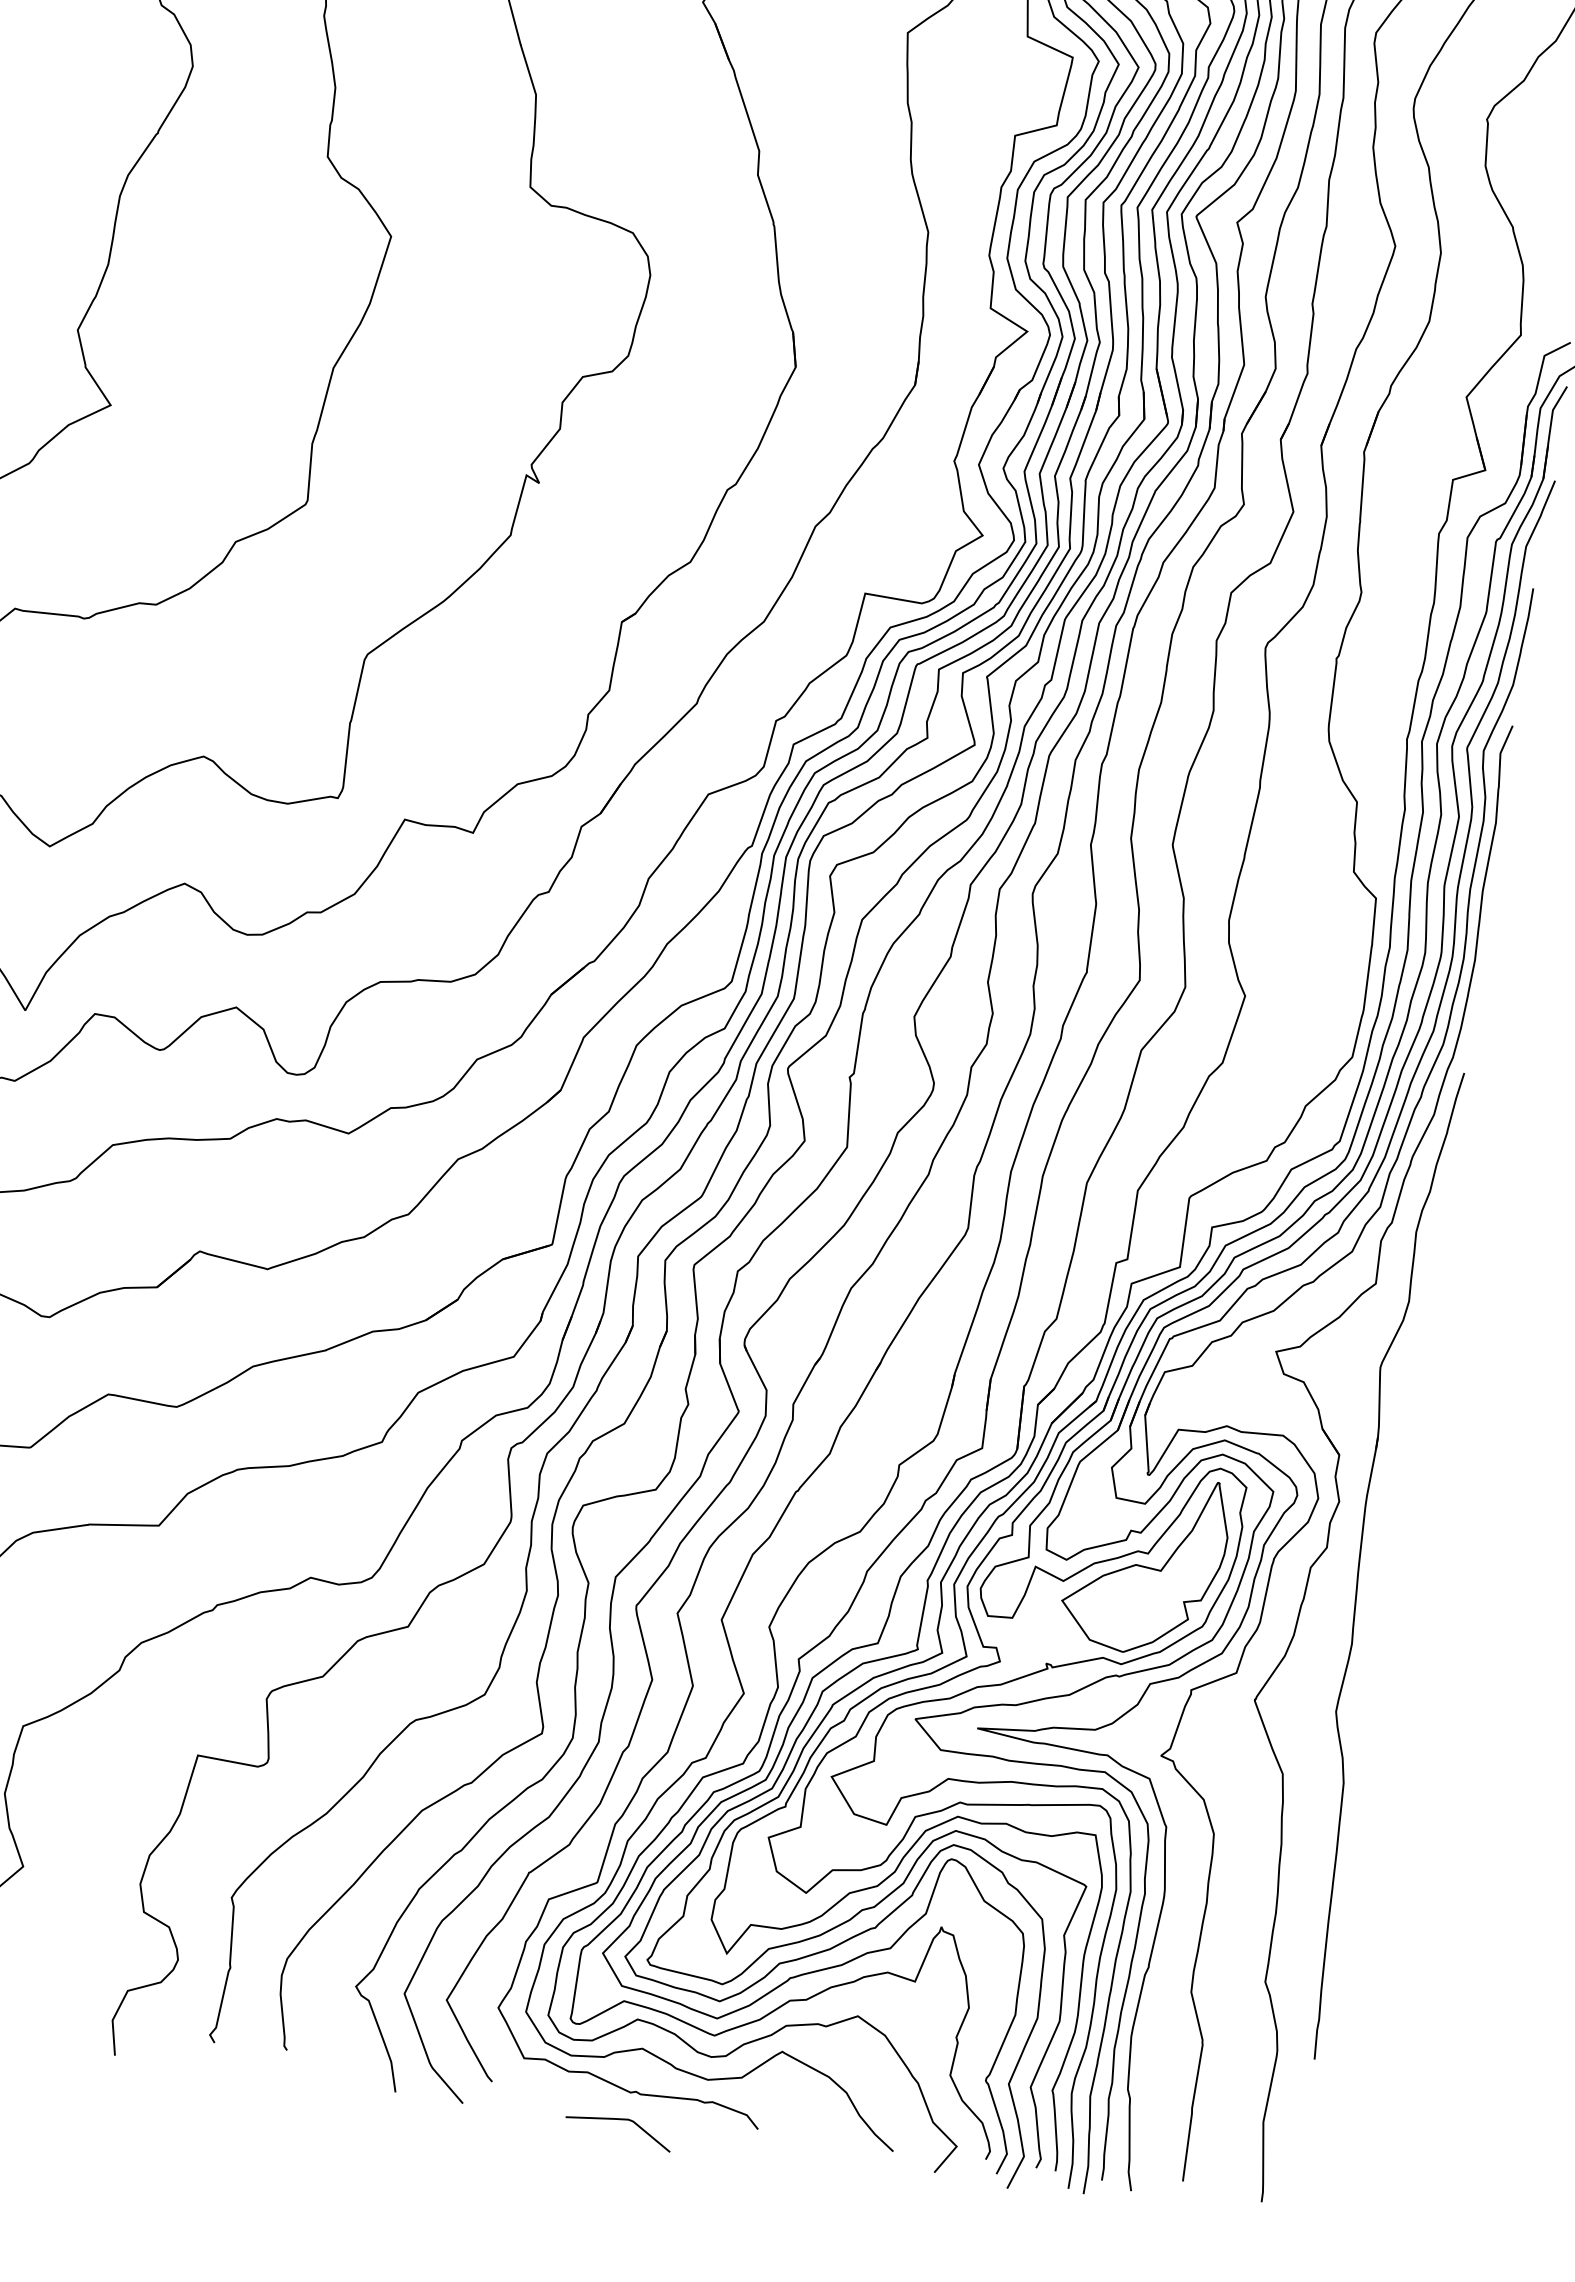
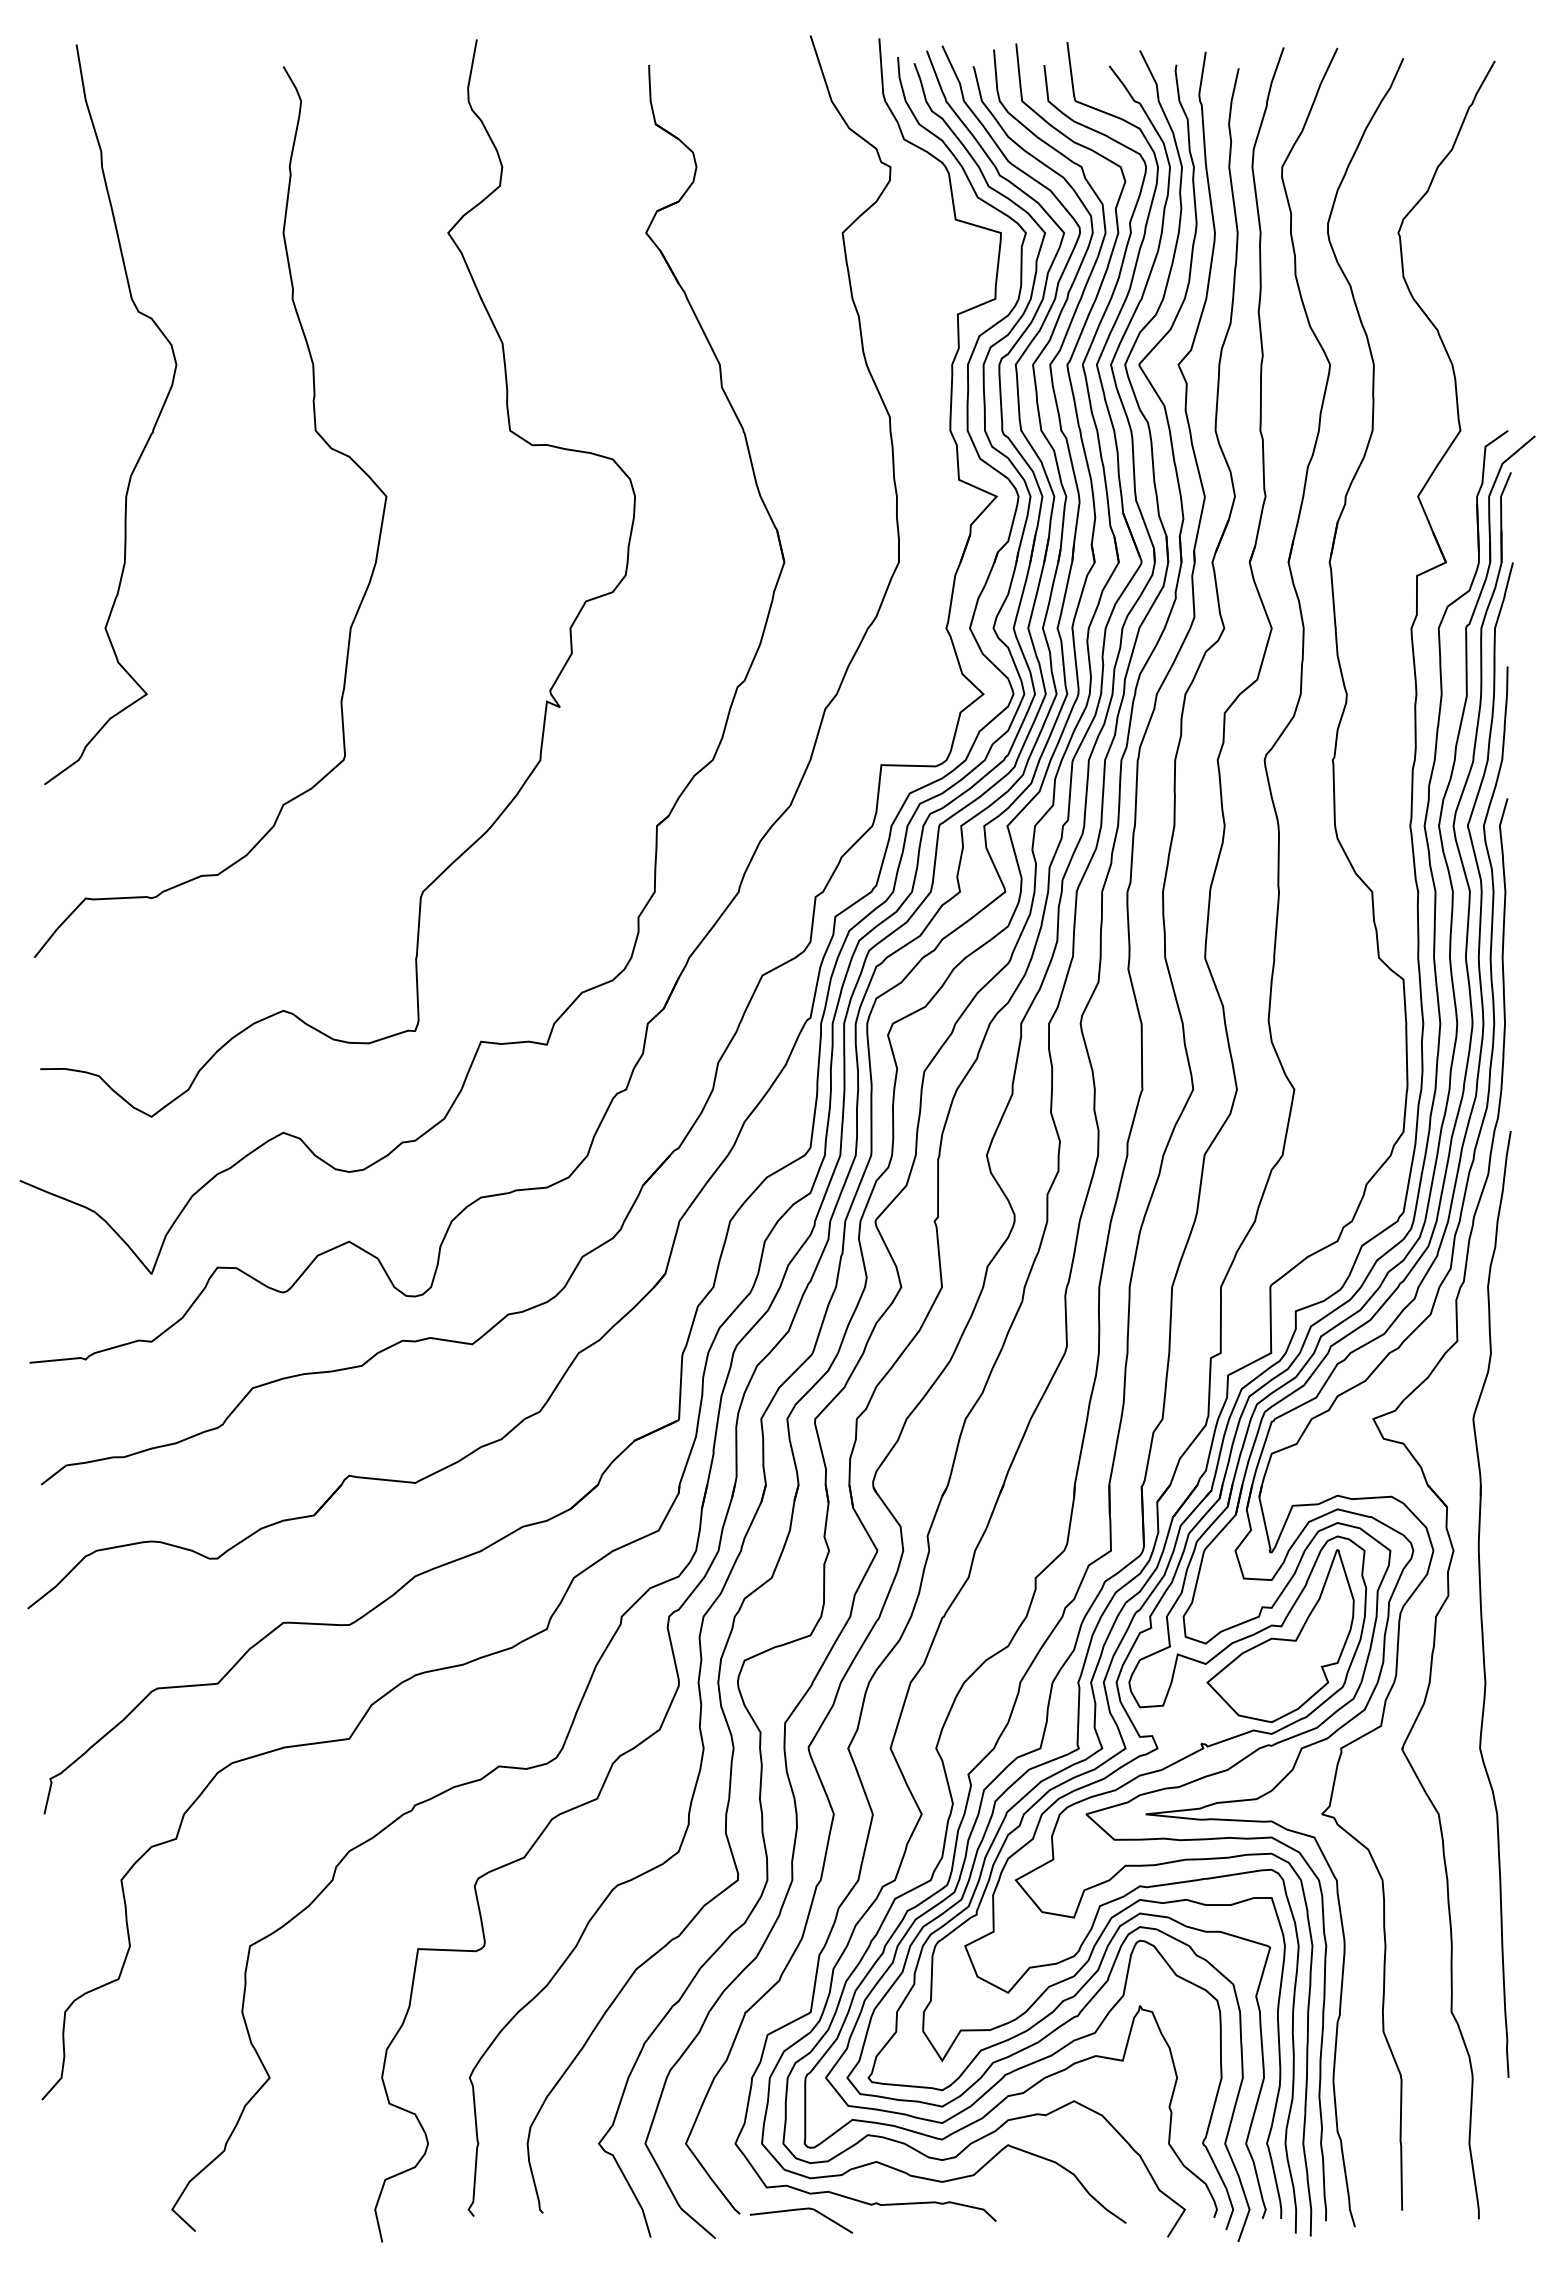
curve: (620, 2120) -> (801, 2210), moved

